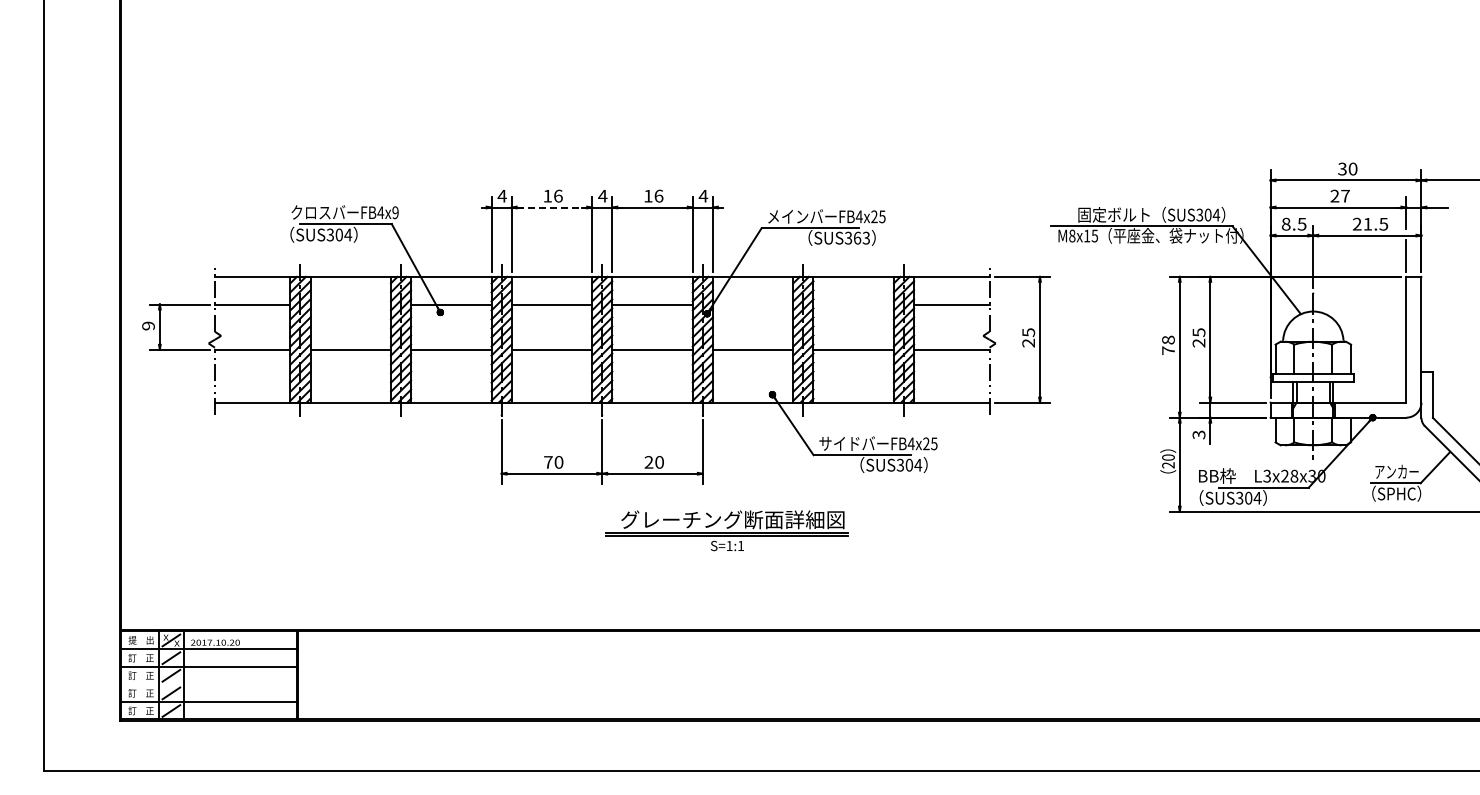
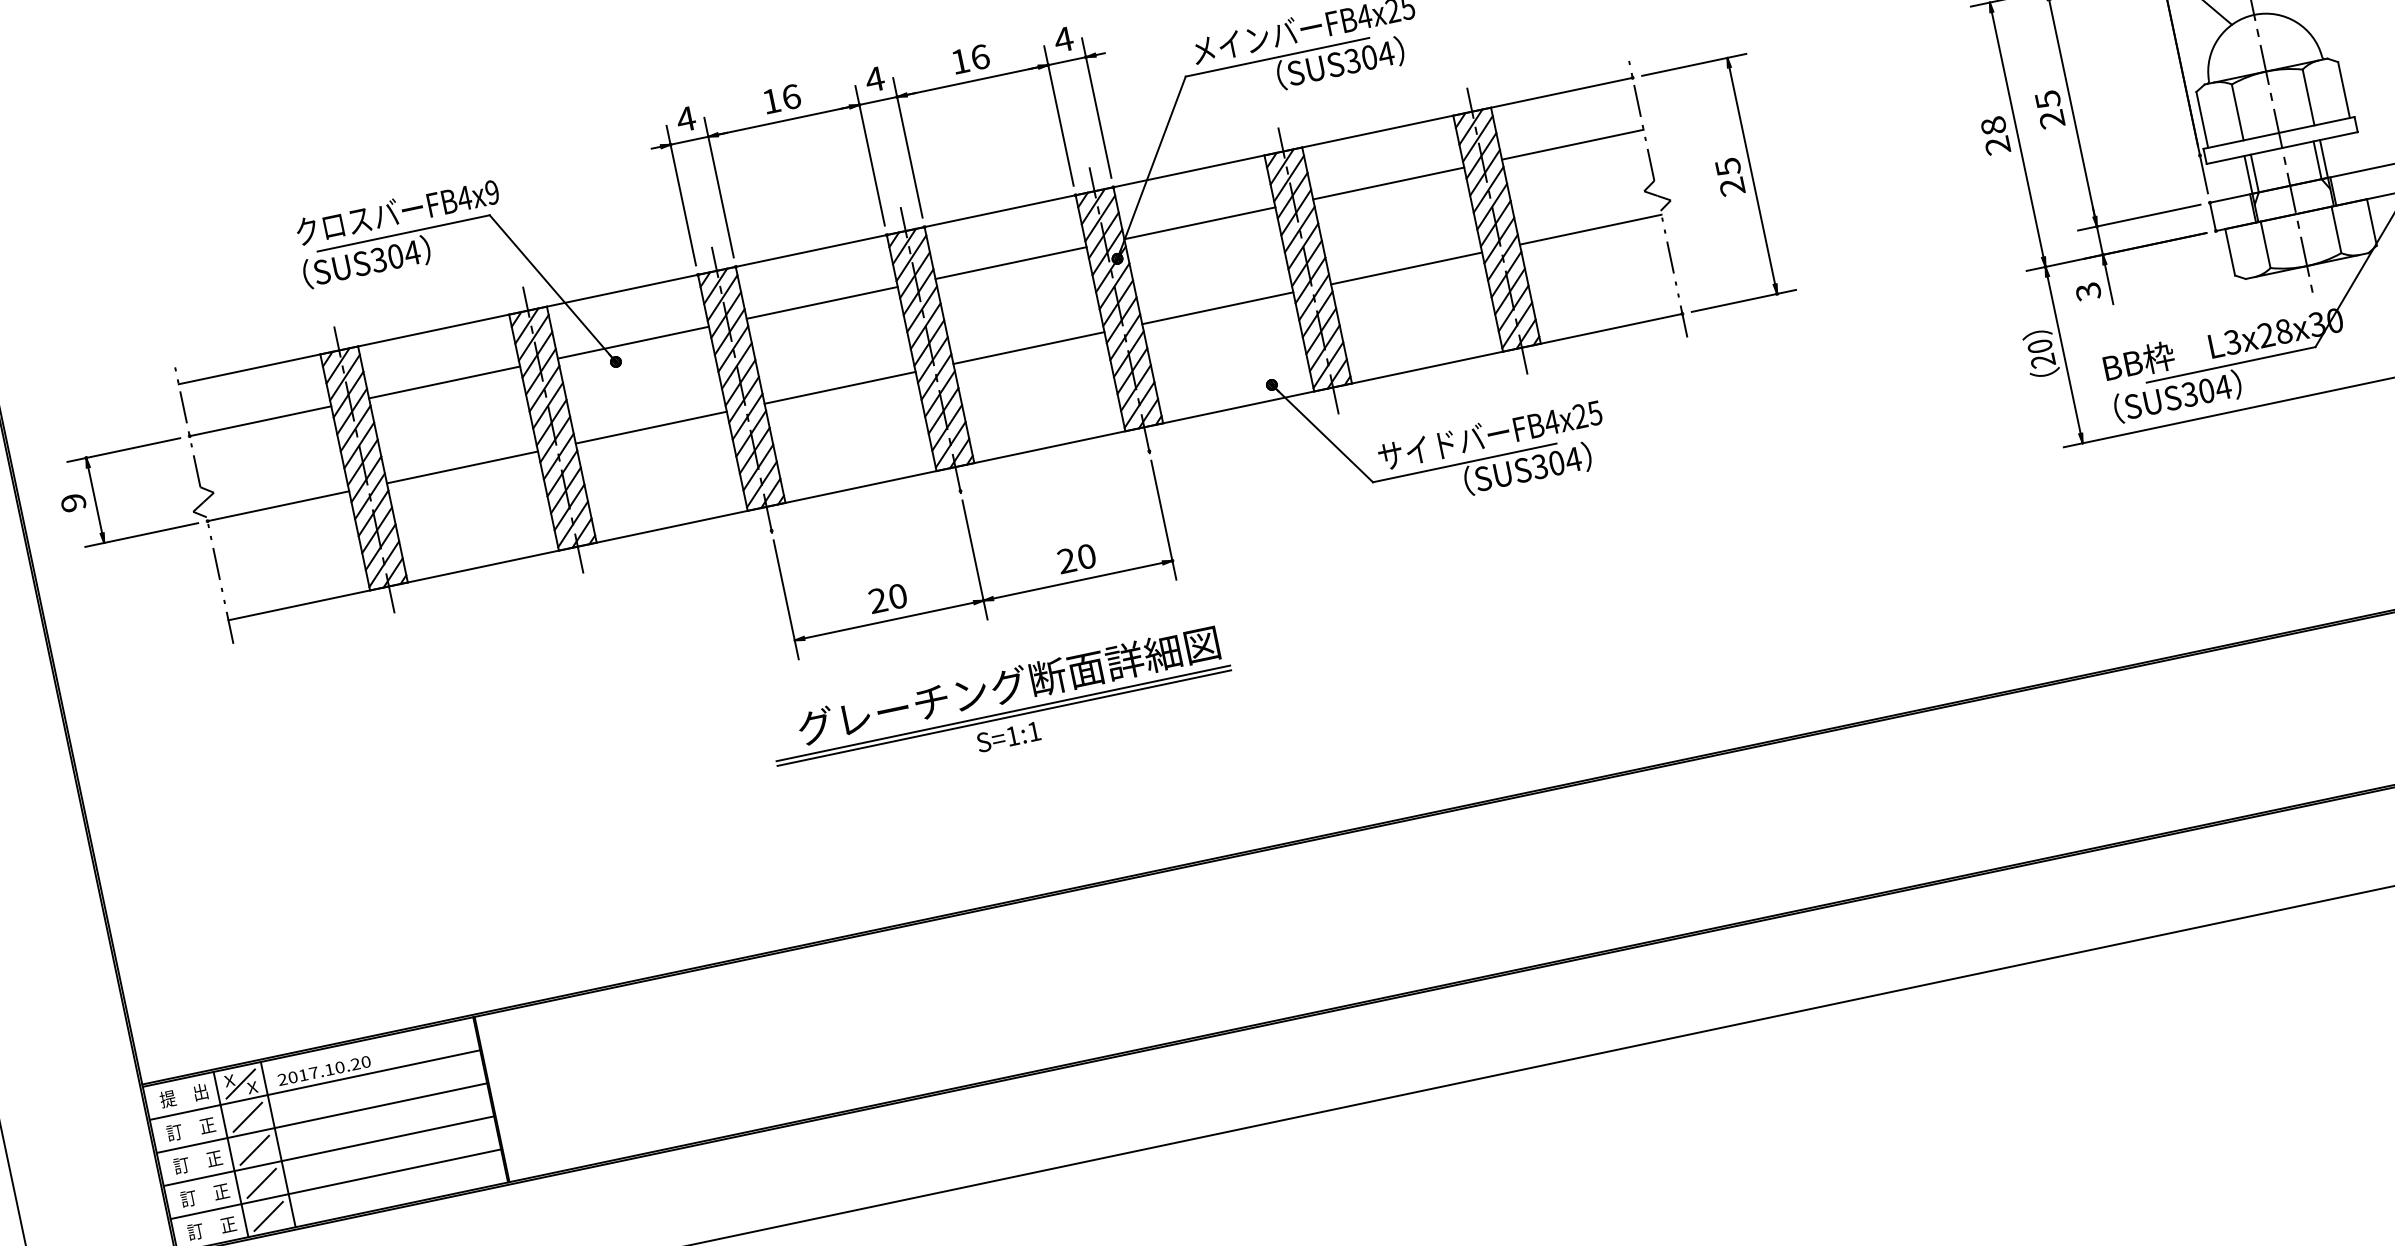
line: (552, 207) -> (784, 120), dashed -> solid
text: (861, 237) -> (1376, 54), SUS363 -> SUS304
line: (350, 304) -> (444, 382), added
line: (752, 304) -> (1198, 223), added
line: (853, 304) -> (1388, 183), added
text: (1168, 350) -> (1997, 145), 78 -> 28
text: (548, 462) -> (878, 600), 70 -> 20
part: (726, 530) -> (1000, 708), moved
line: (209, 684) -> (329, 1151), added

